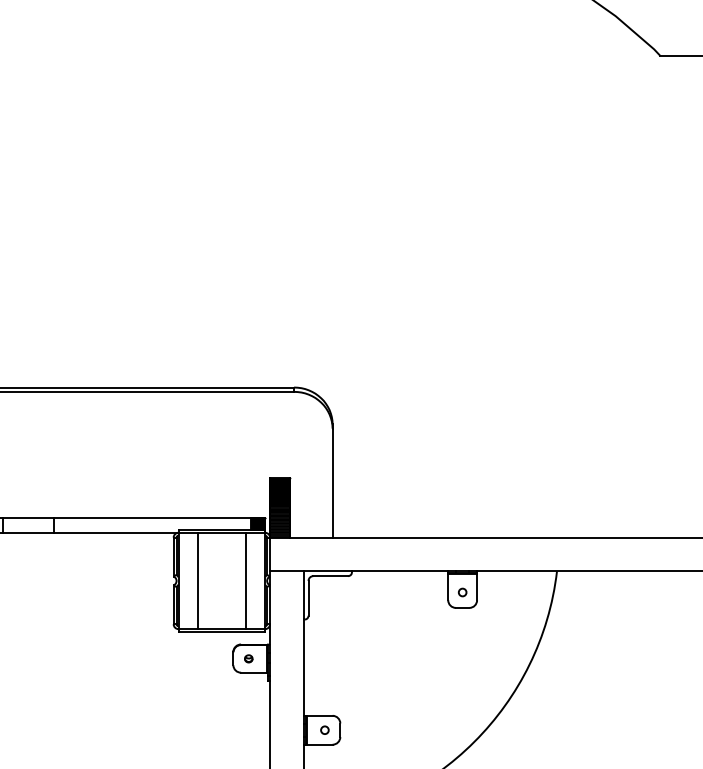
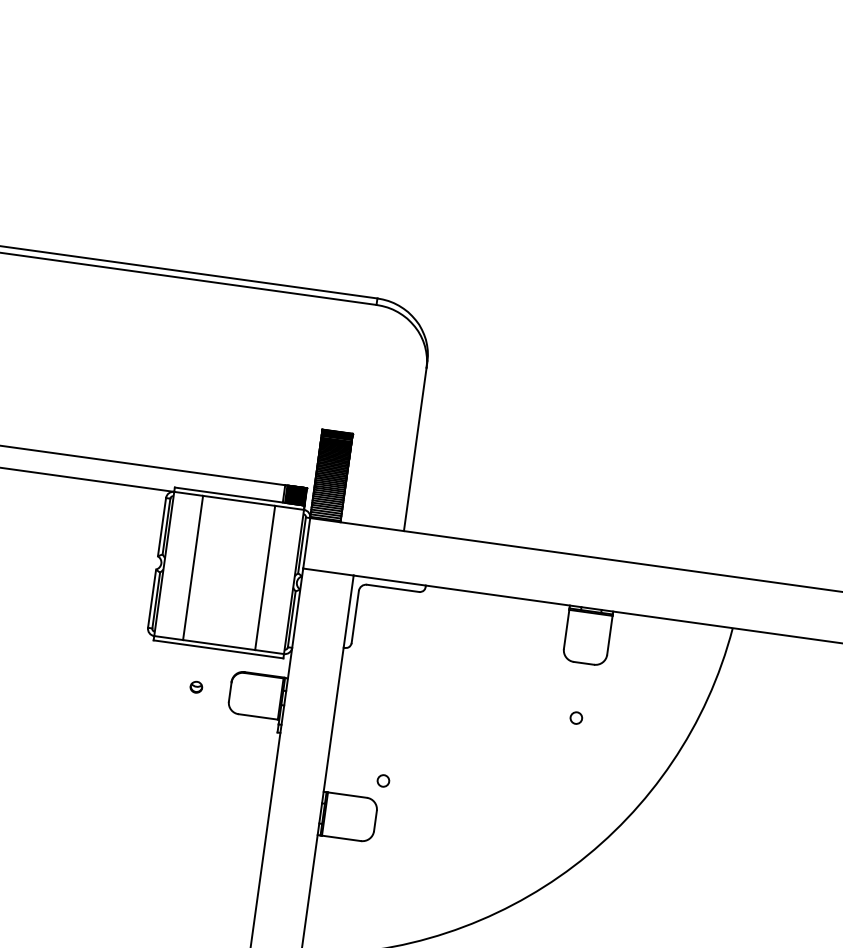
circle: (462, 592) -> (576, 718), moved
part: (248, 658) -> (196, 686), moved
circle: (324, 729) -> (382, 779), moved

